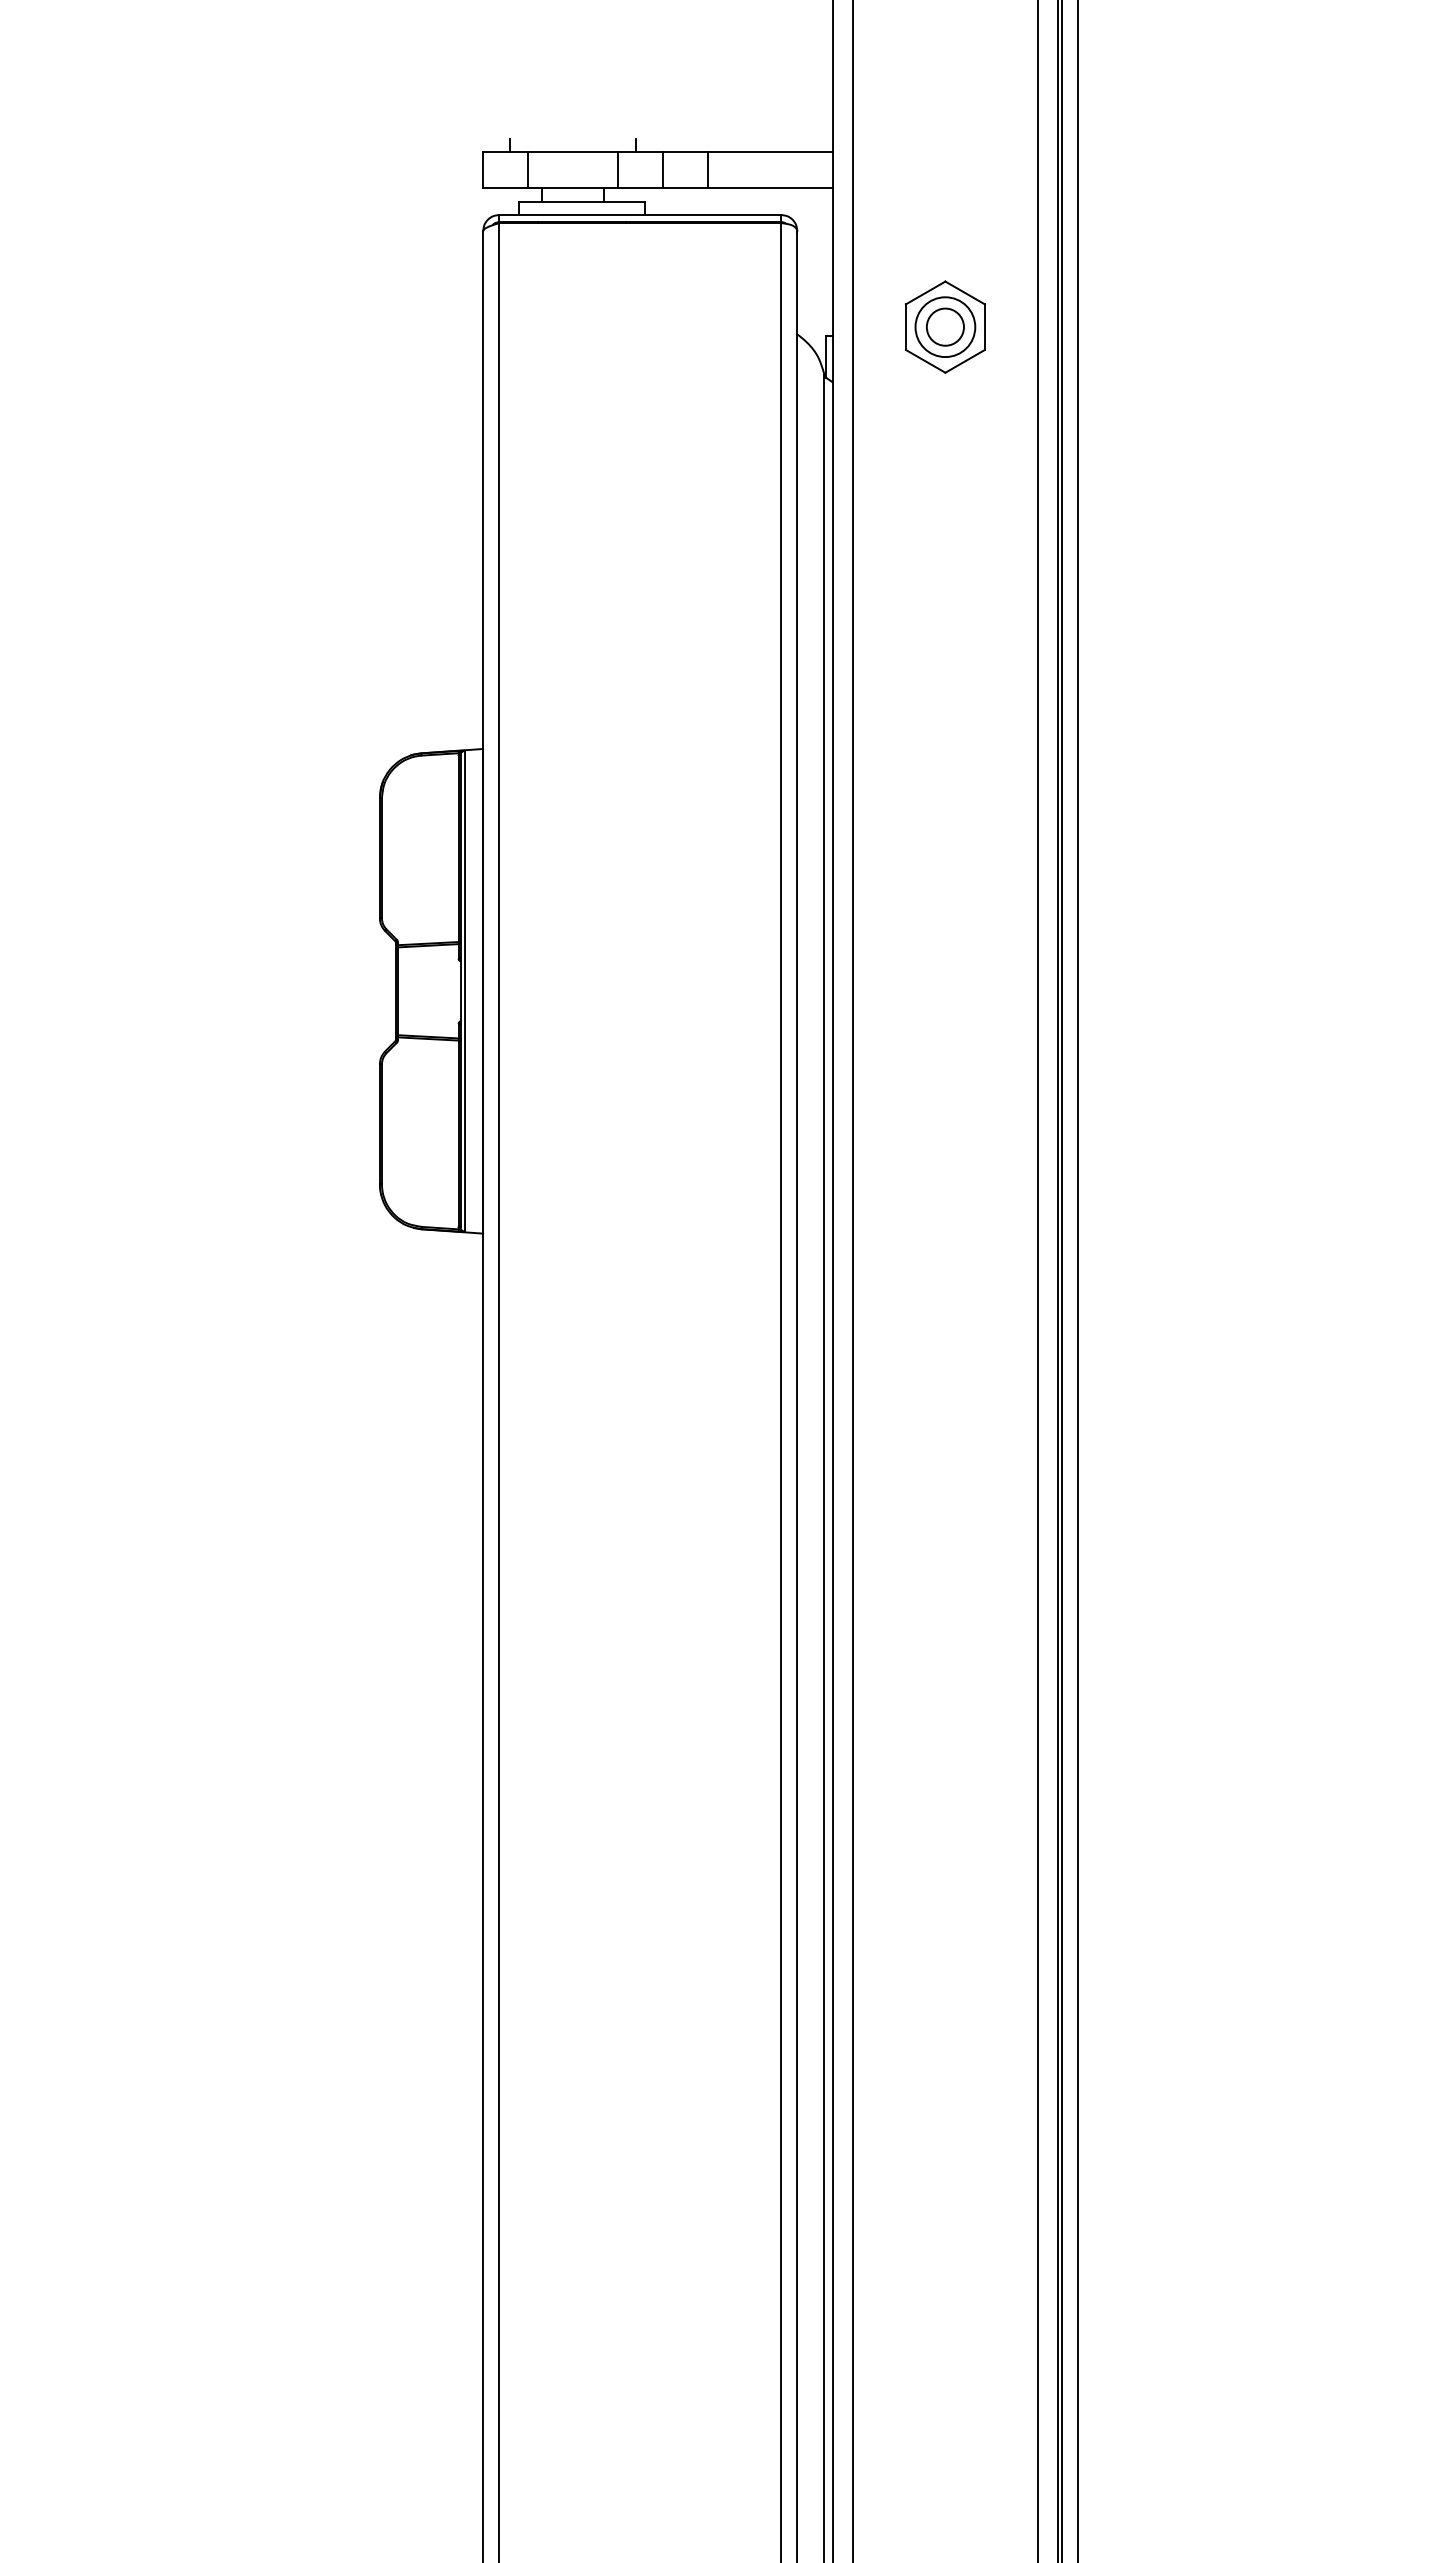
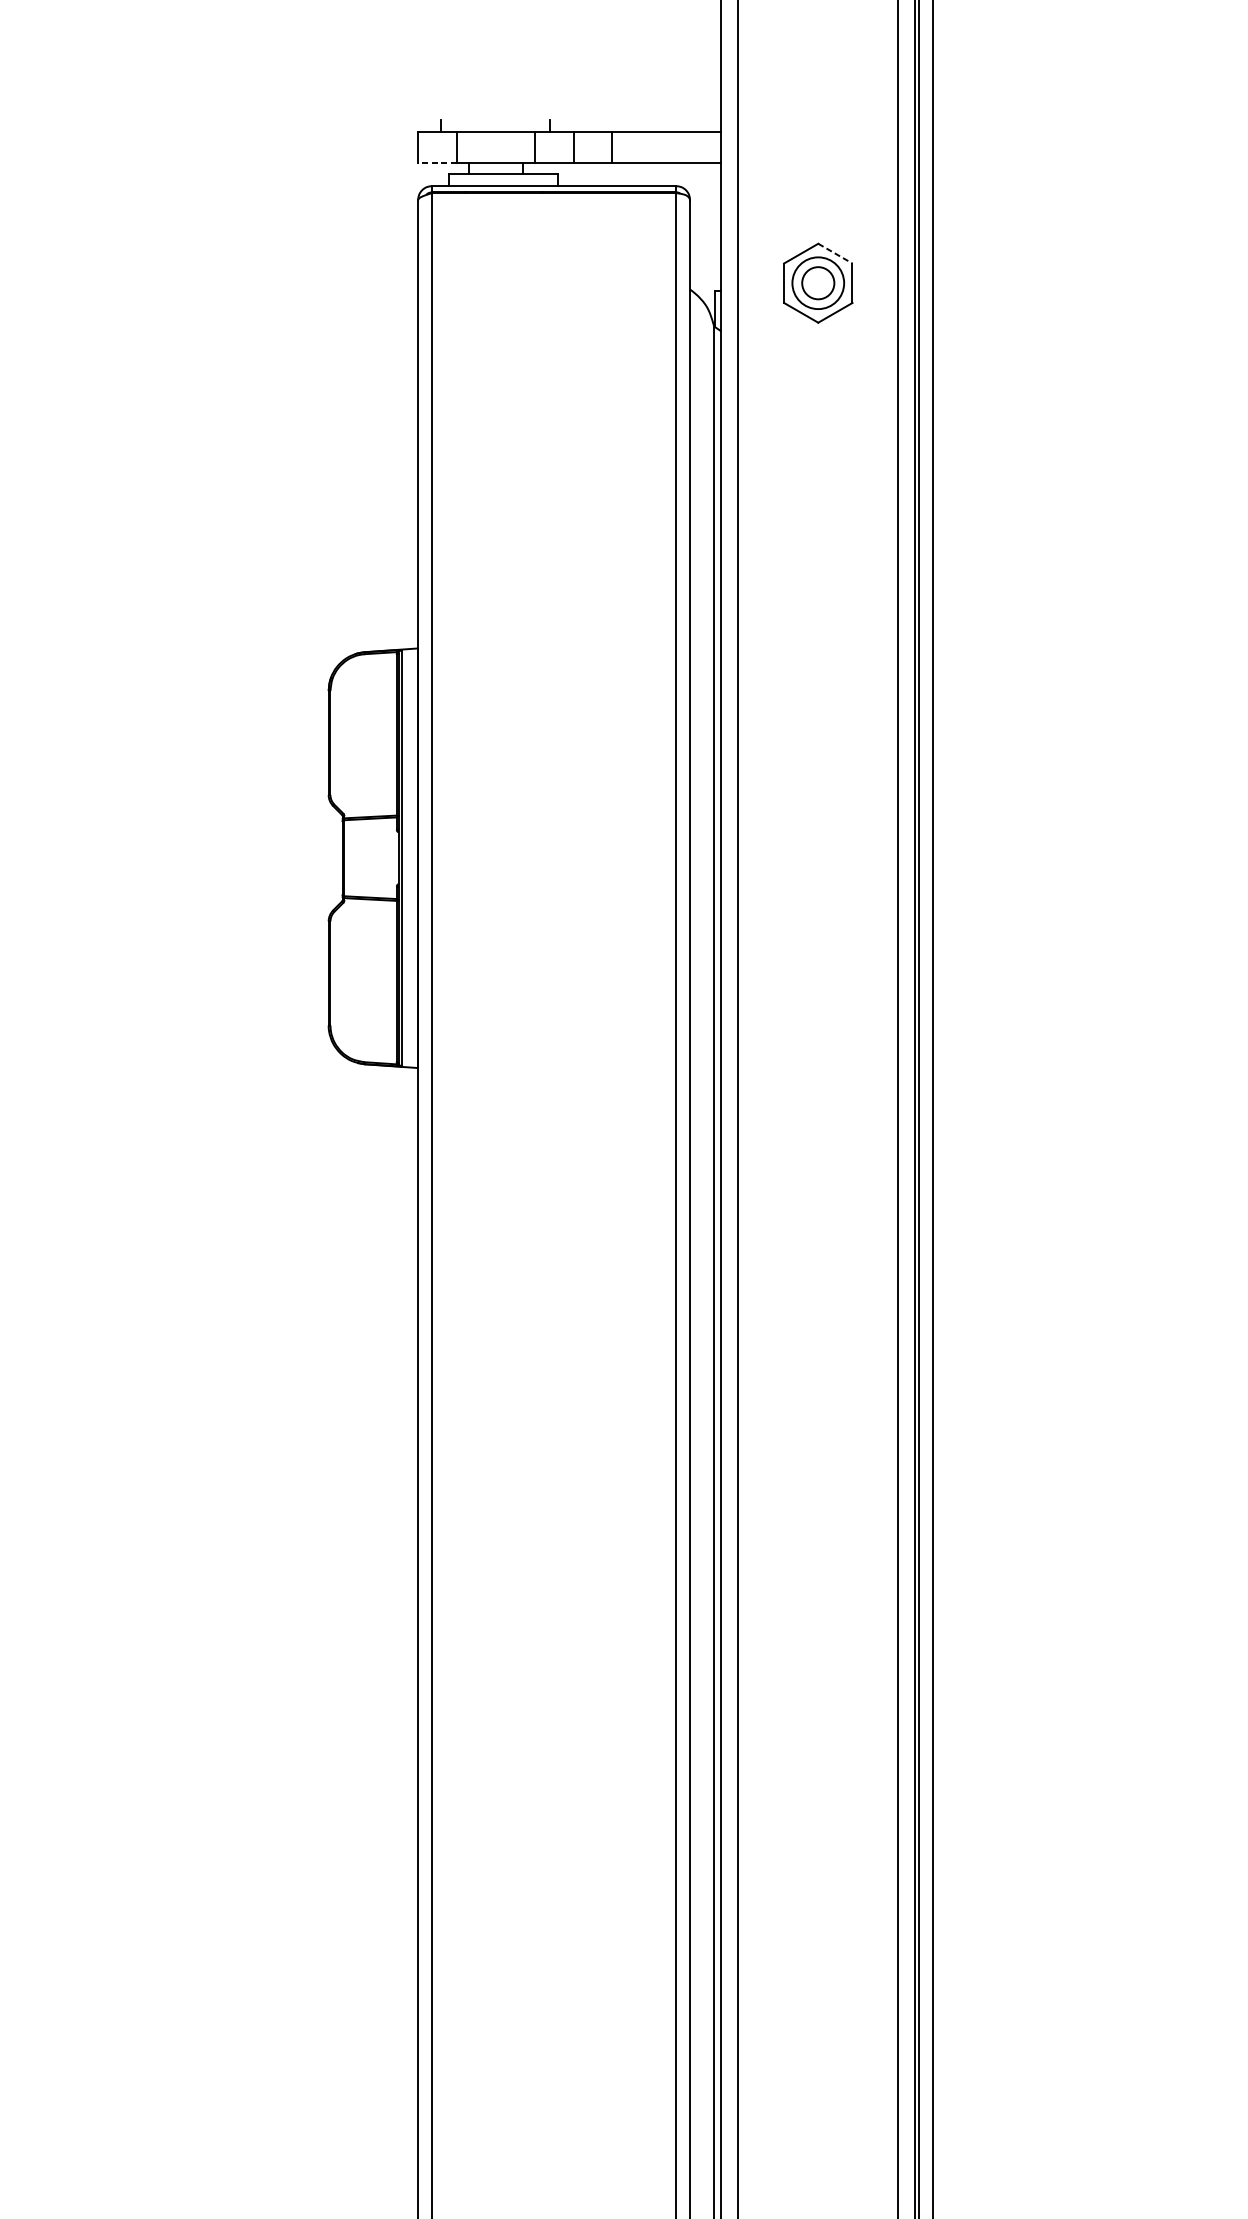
line: (505, 188) -> (437, 163), solid -> dashed
line: (965, 292) -> (835, 253), solid -> dashed

